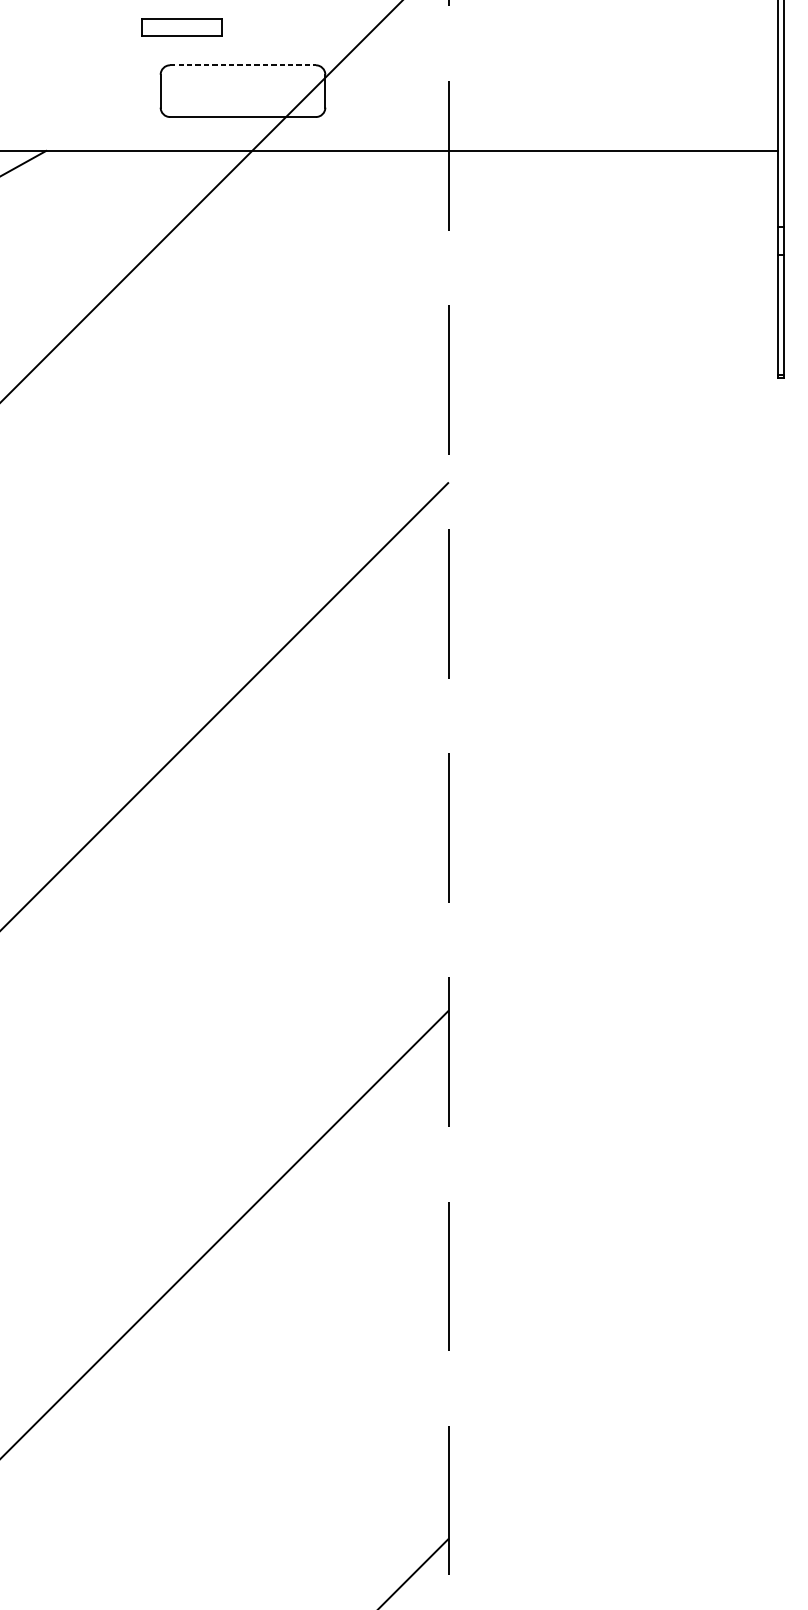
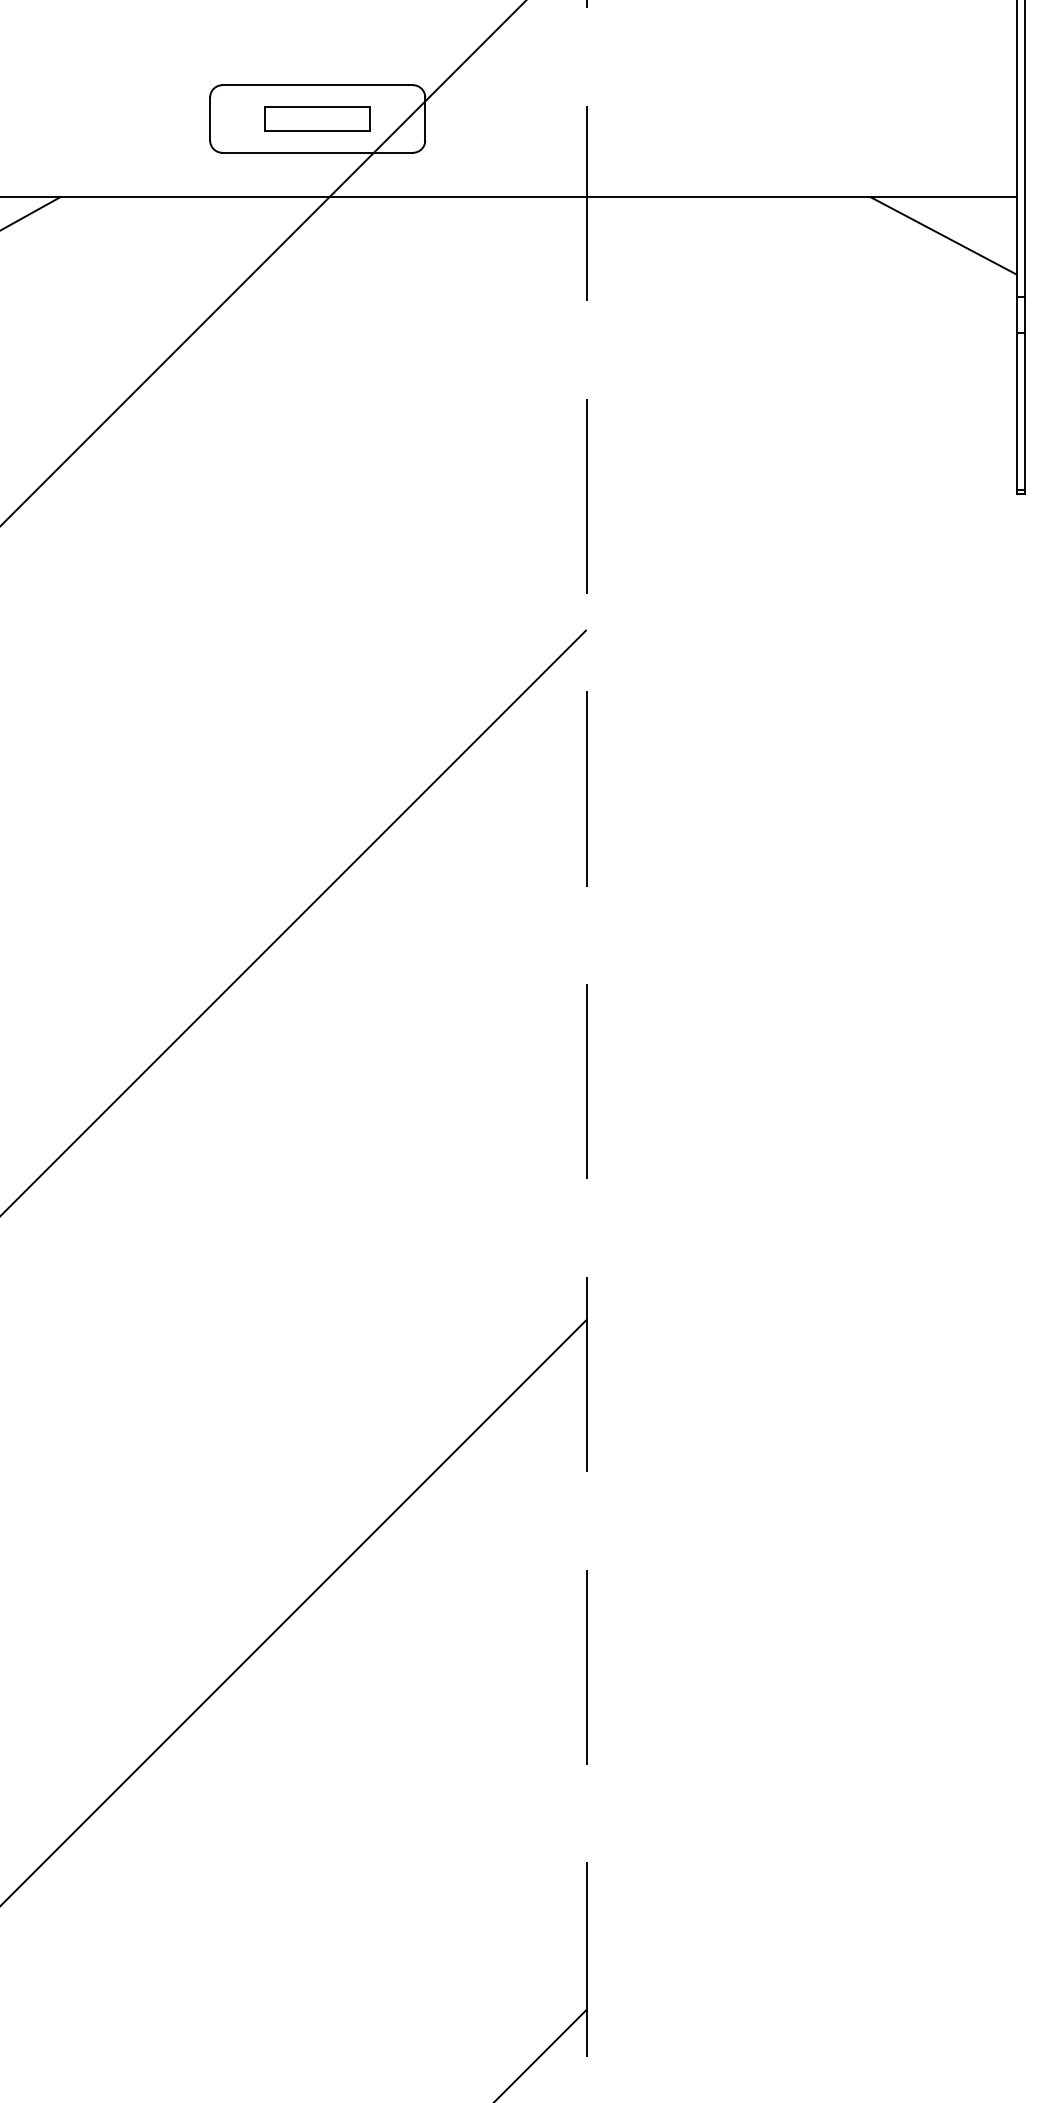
part: (181, 27) -> (317, 118), moved
line: (243, 65) -> (318, 85), dashed -> solid
line: (722, 180) -> (943, 235), added

